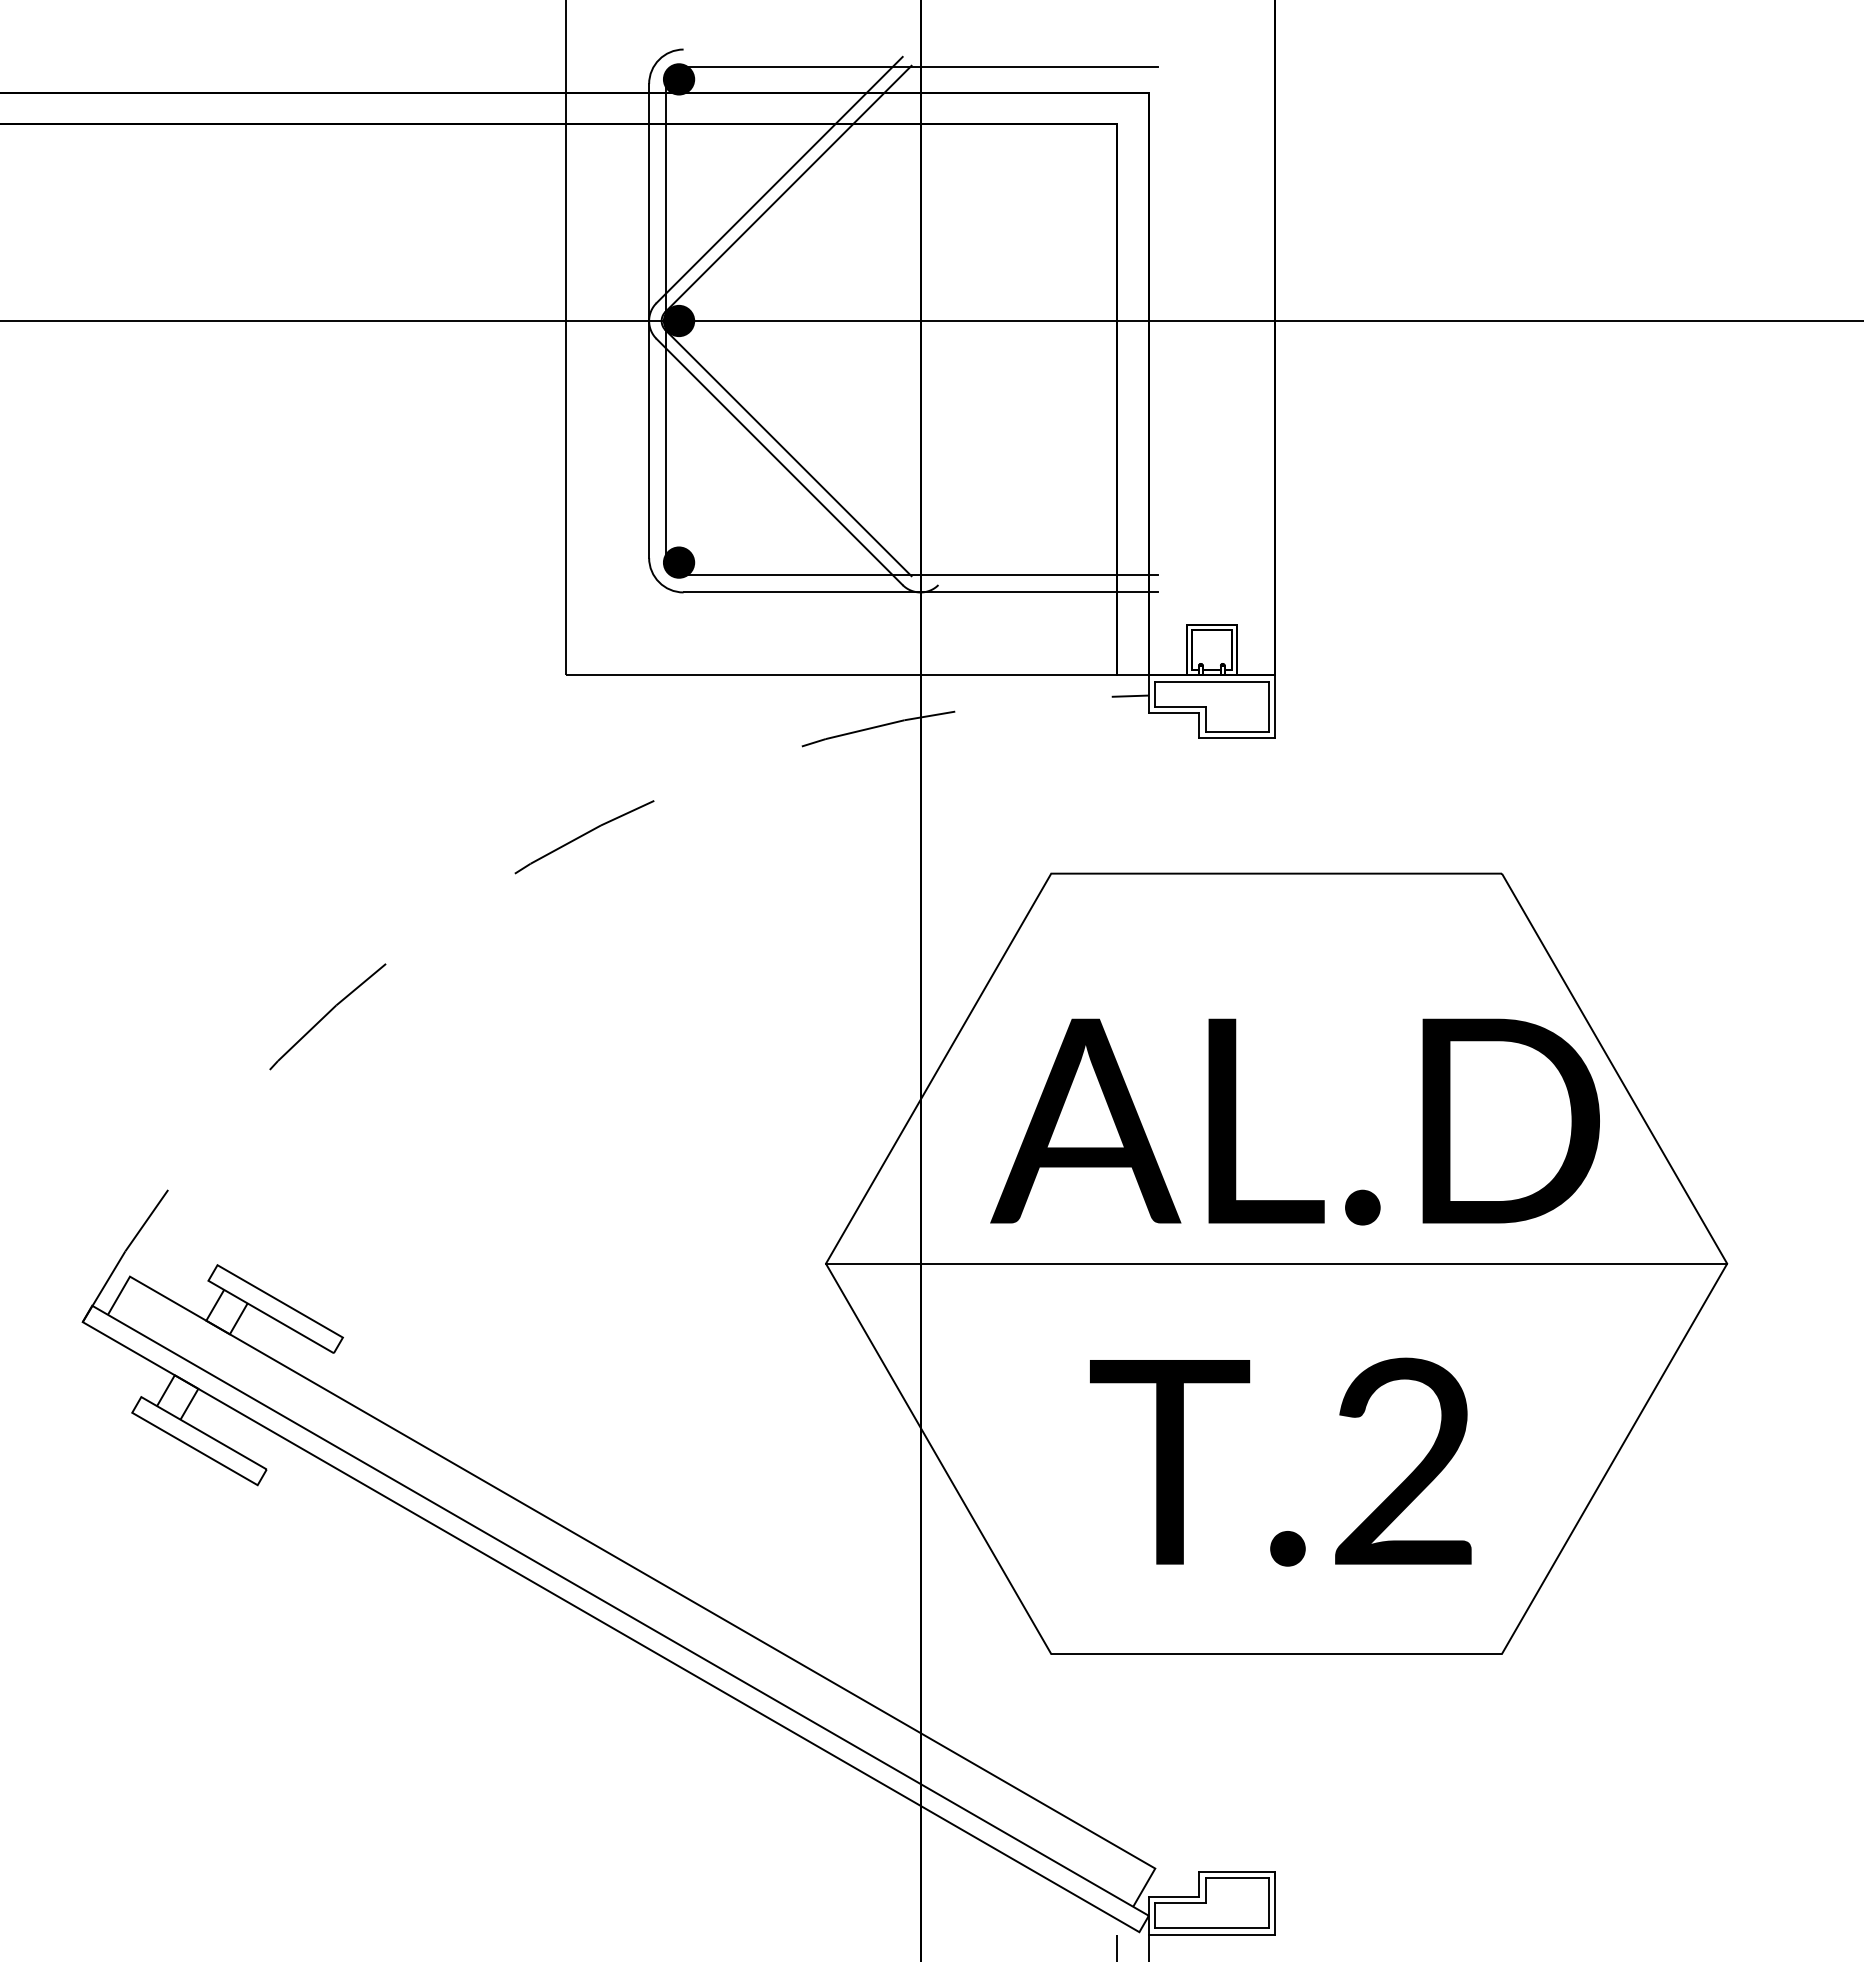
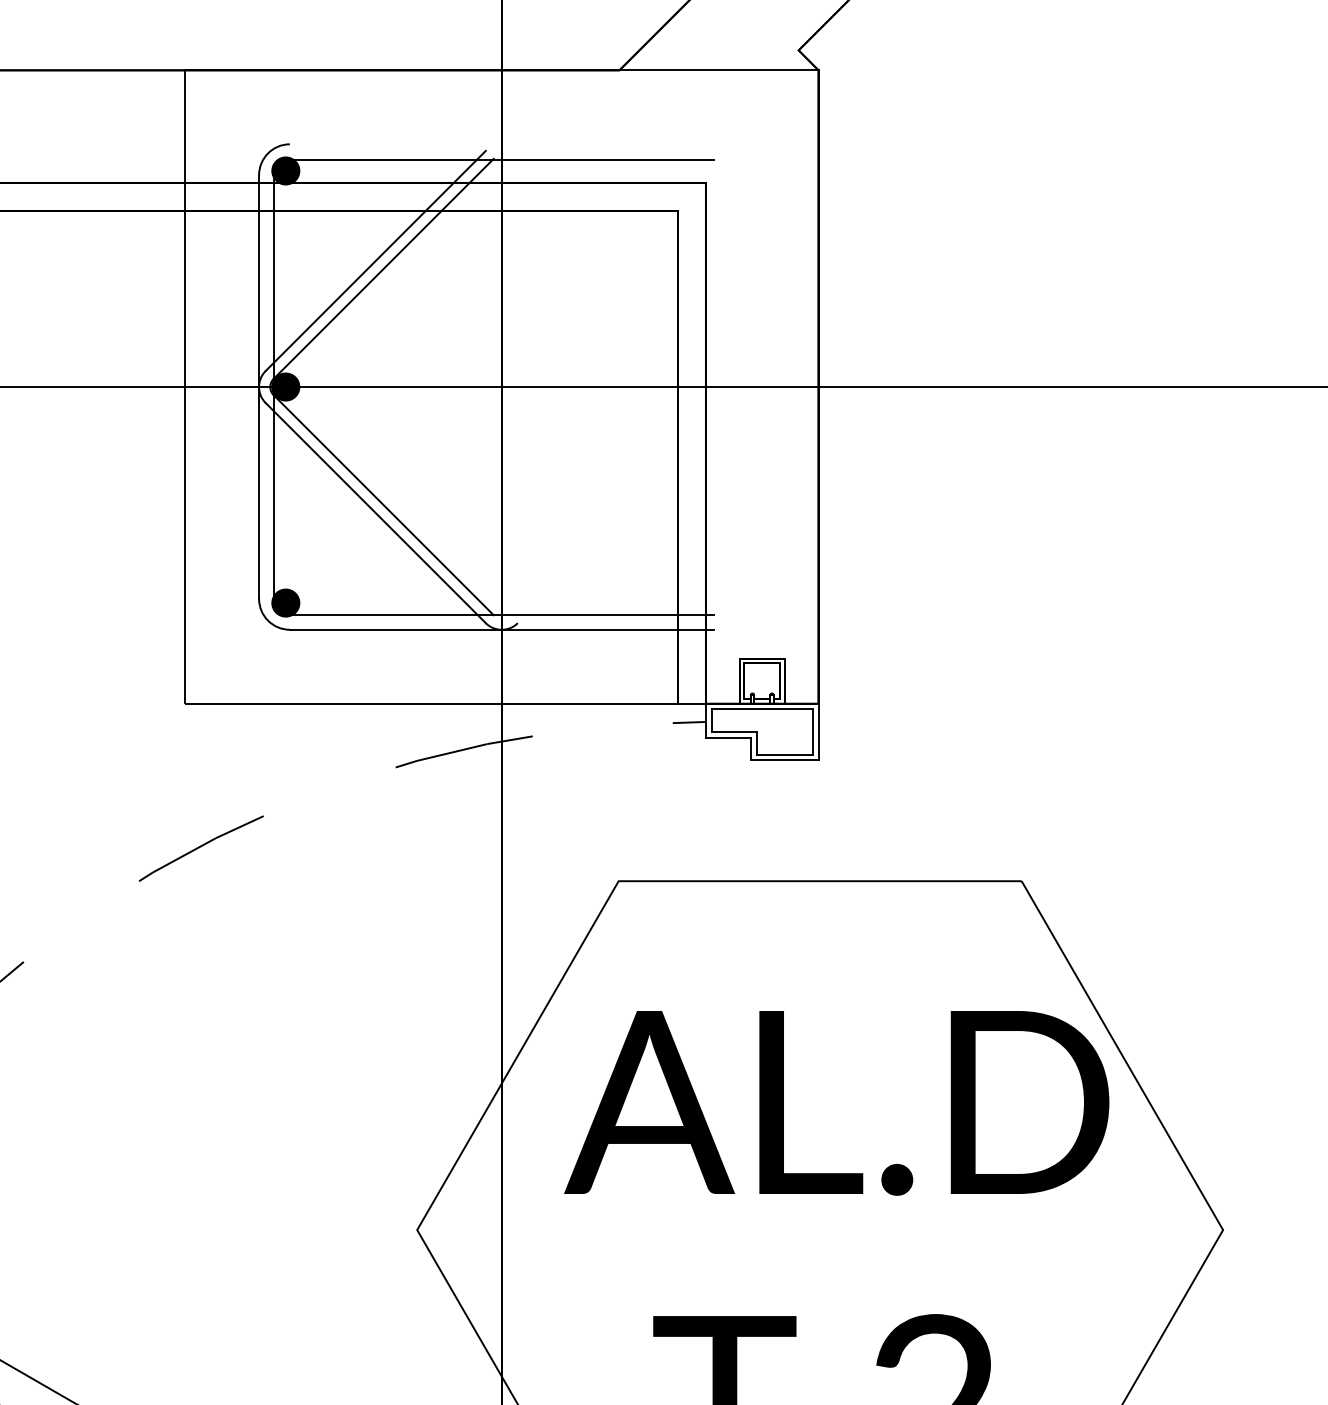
line: (1276, 1263) -> (820, 1229), removed

